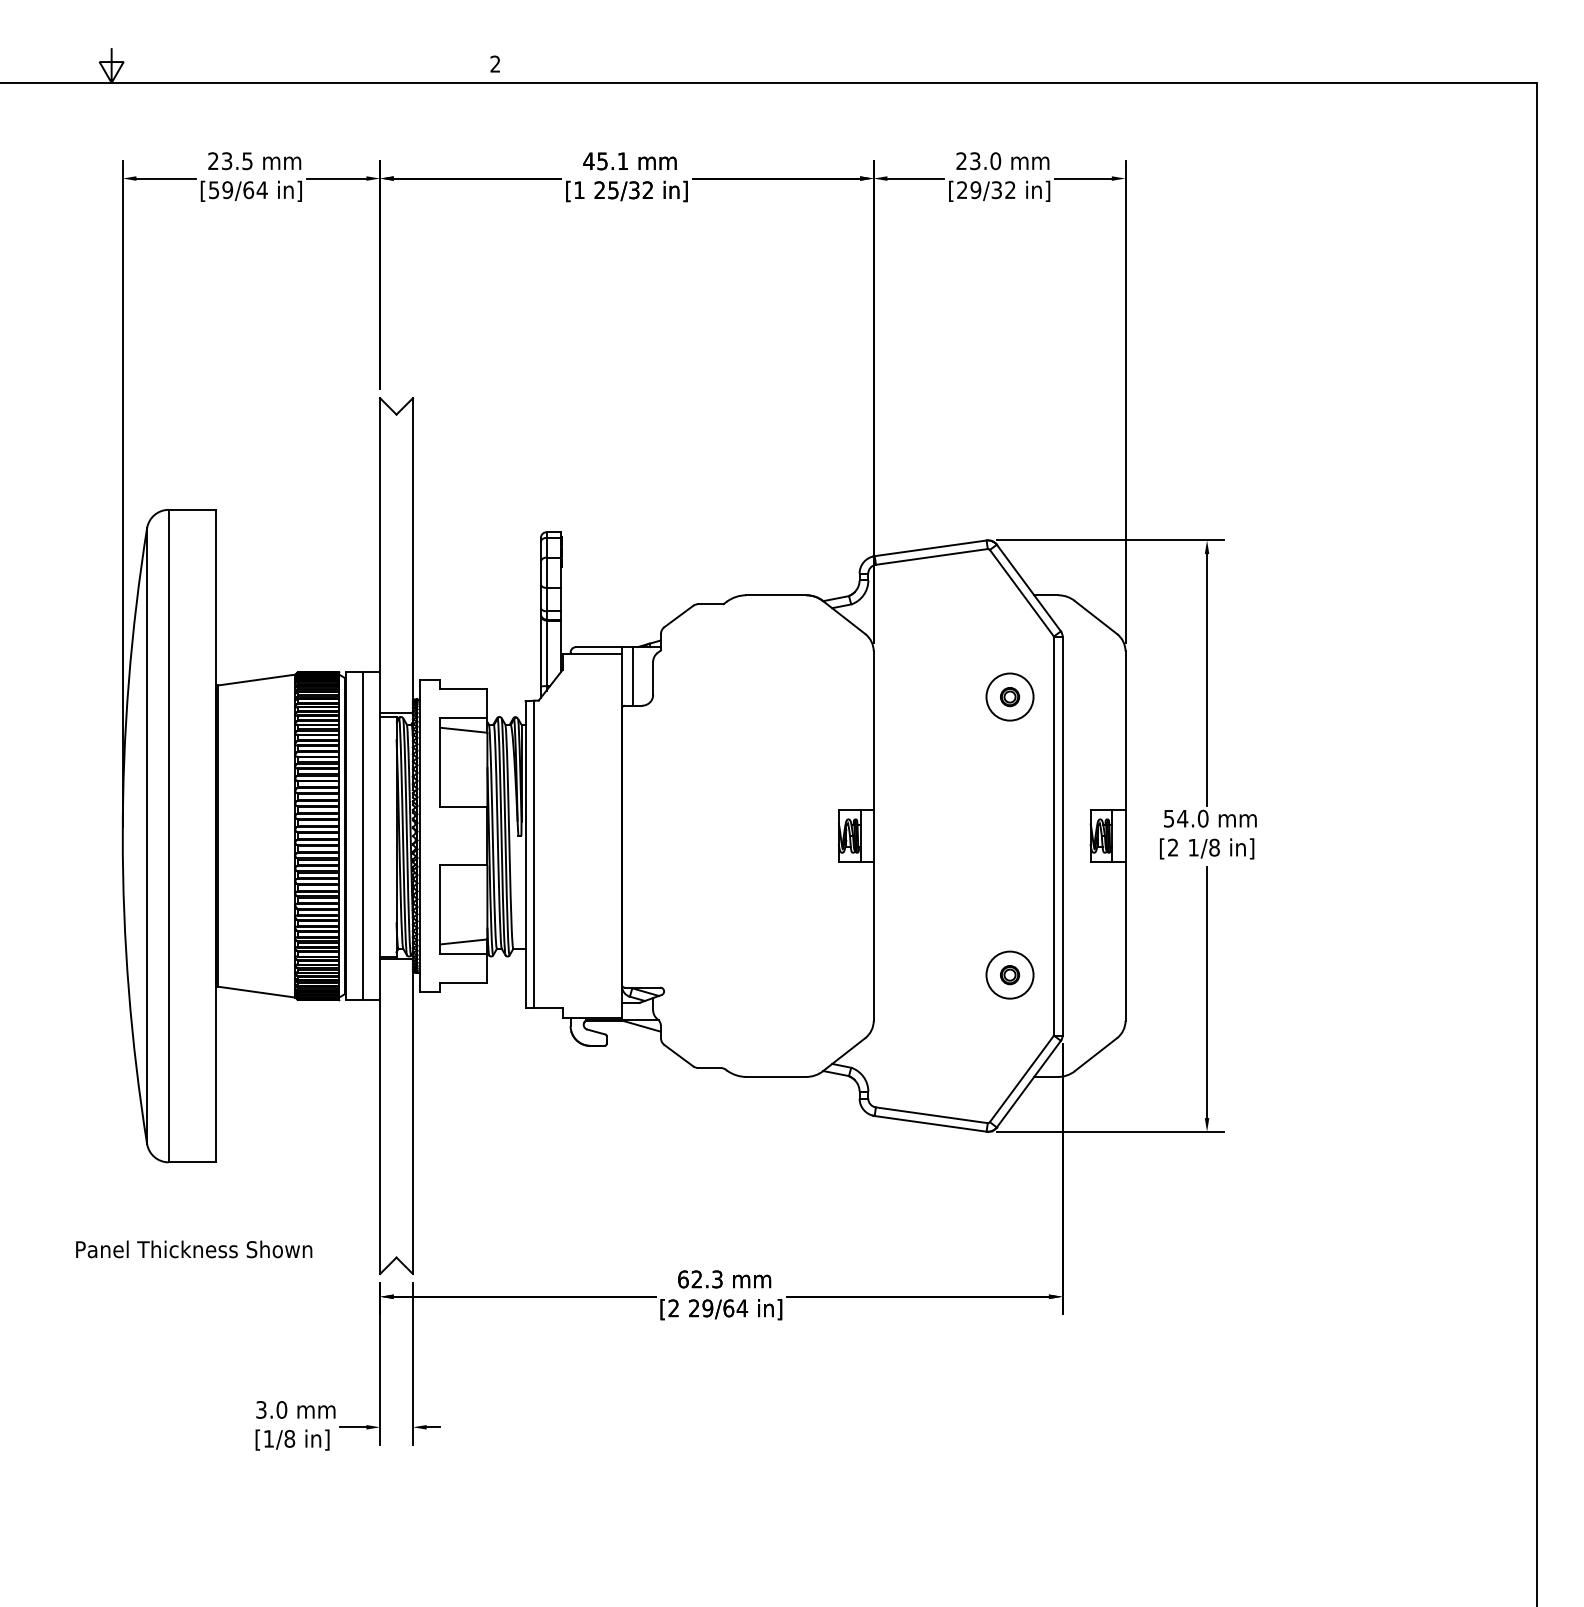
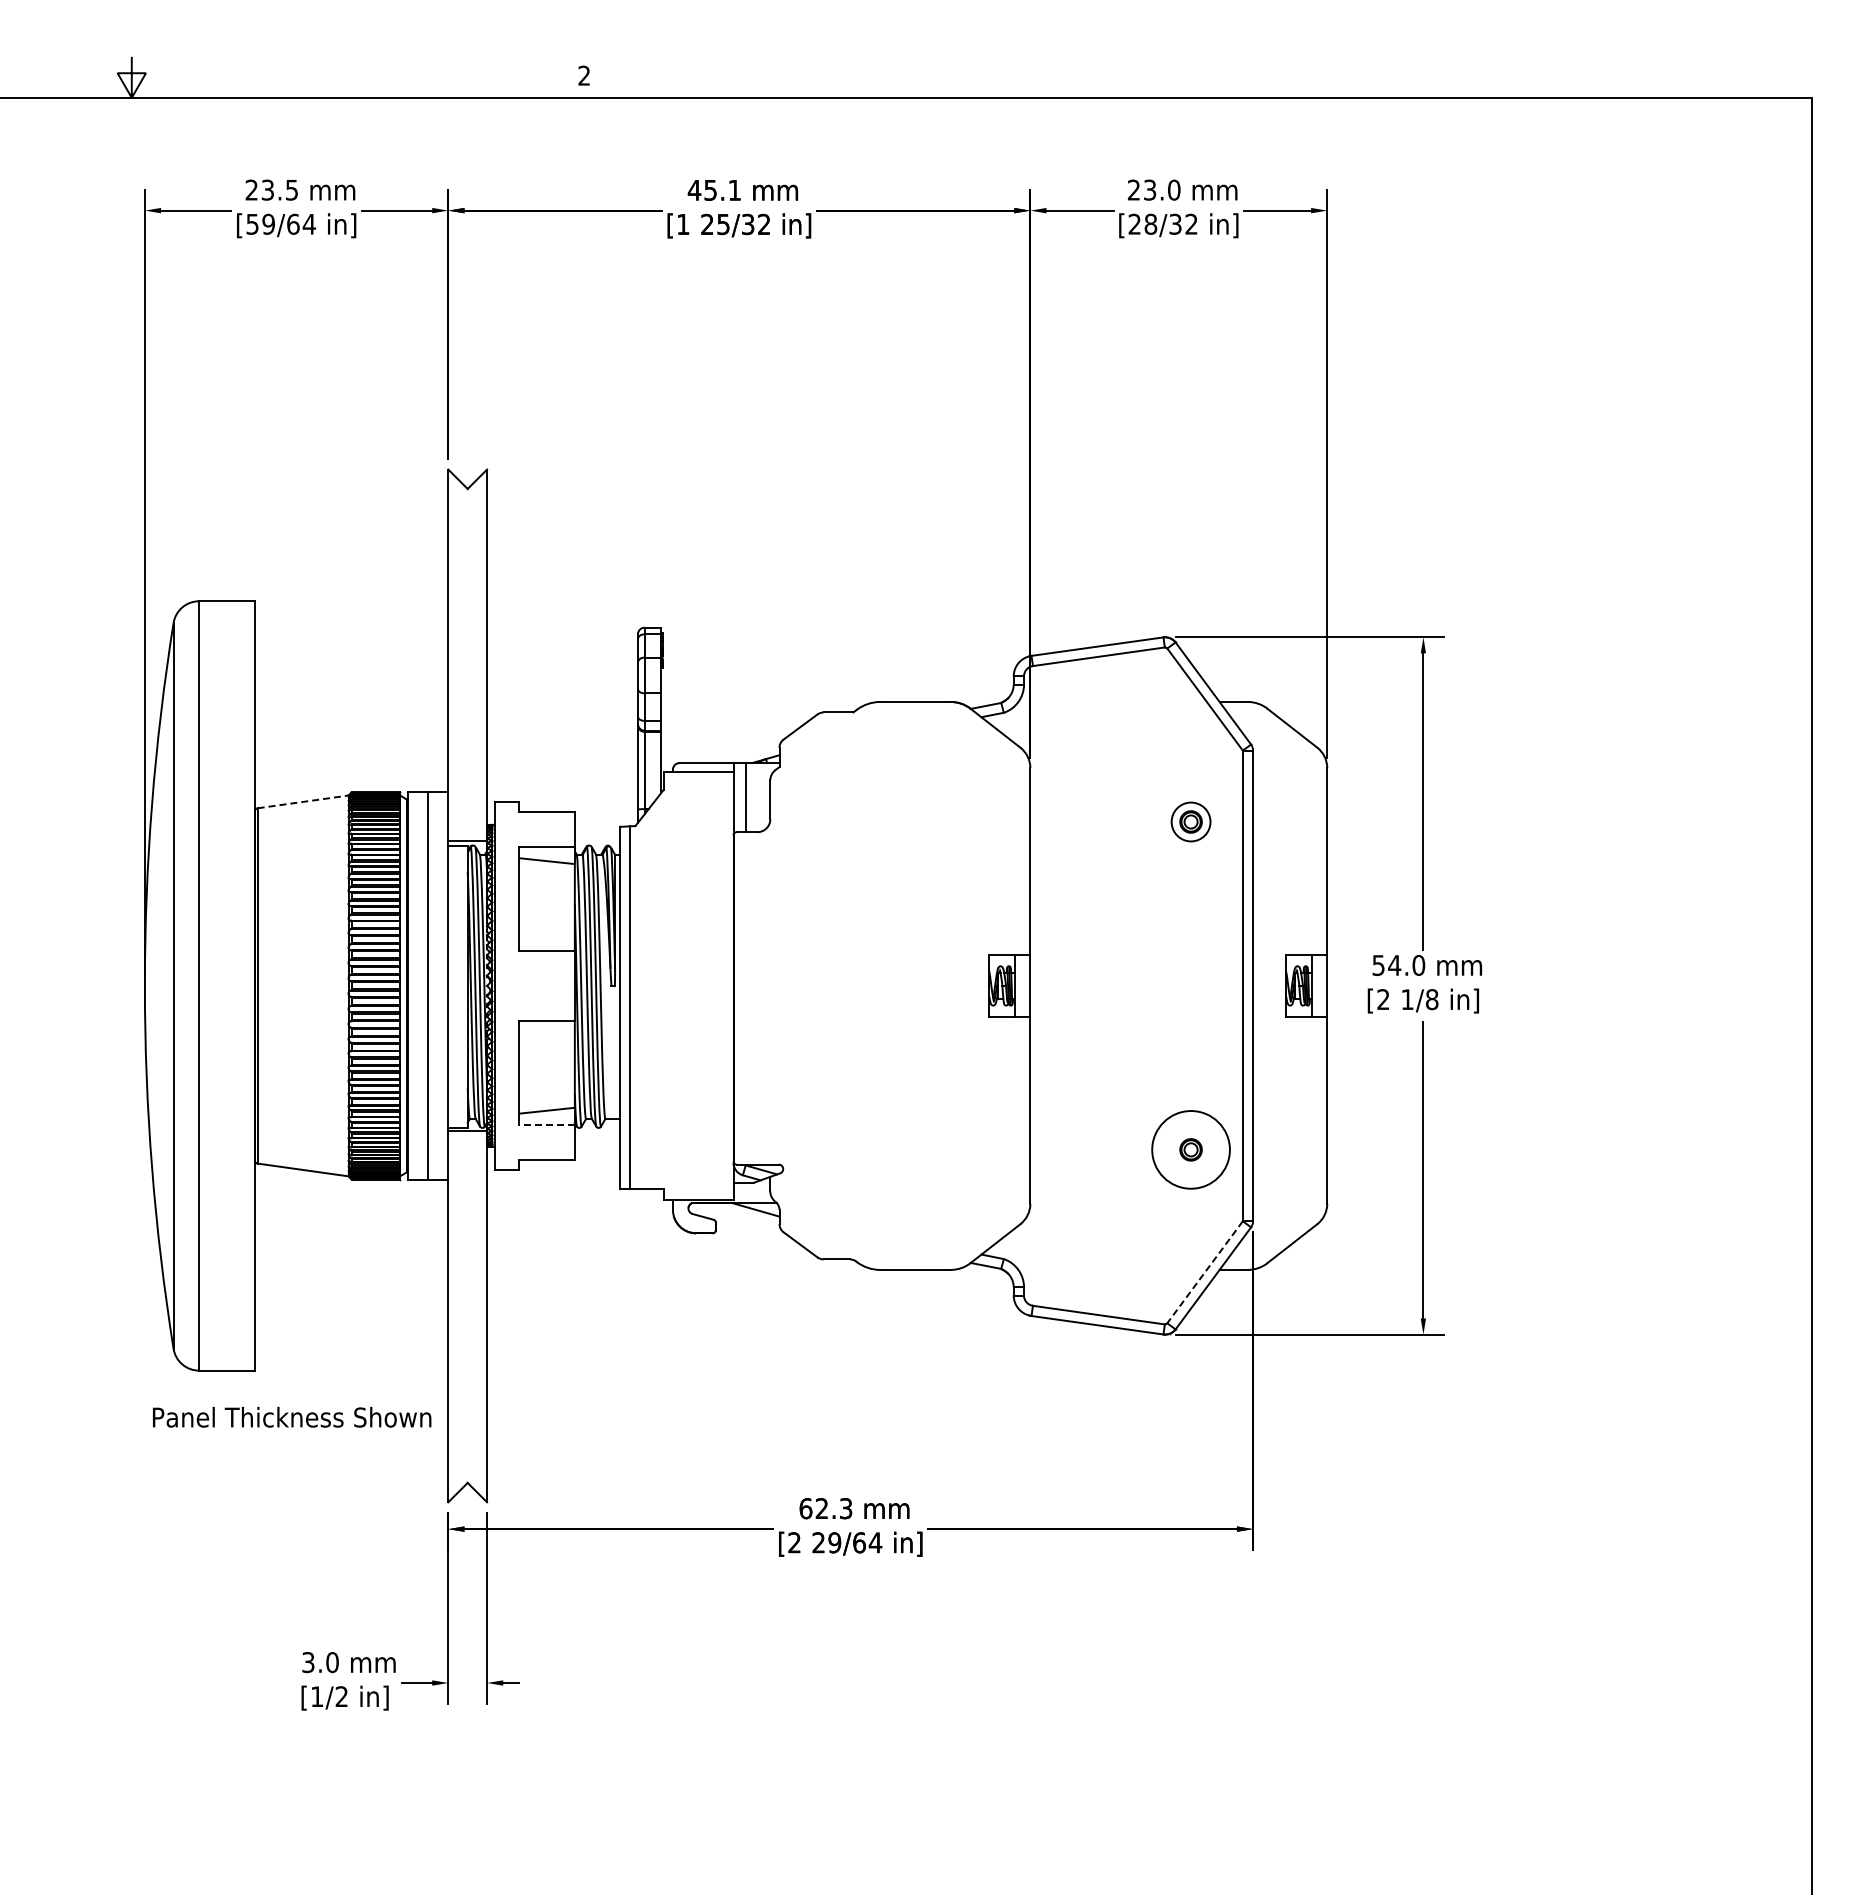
text: (975, 190) -> (1150, 224), [29/32 -> [28/32
line: (257, 679) -> (303, 801), solid -> dashed
circle: (1009, 696) -> (1190, 821), size x0.7
line: (464, 954) -> (547, 1125), solid -> dashed
circle: (1009, 974) -> (1190, 1149), size x1.4
line: (1021, 1079) -> (1204, 1272), solid -> dashed
text: (194, 1249) -> (292, 1417), moved
text: (289, 1438) -> (341, 1696), [1/8 -> [1/2

